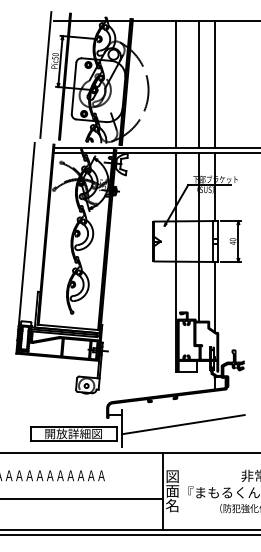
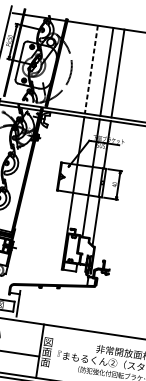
line: (176, 85) -> (91, 70), solid -> dashed
line: (183, 424) -> (61, 306), removed
text: (172, 505) -> (45, 362), 名 -> 面

